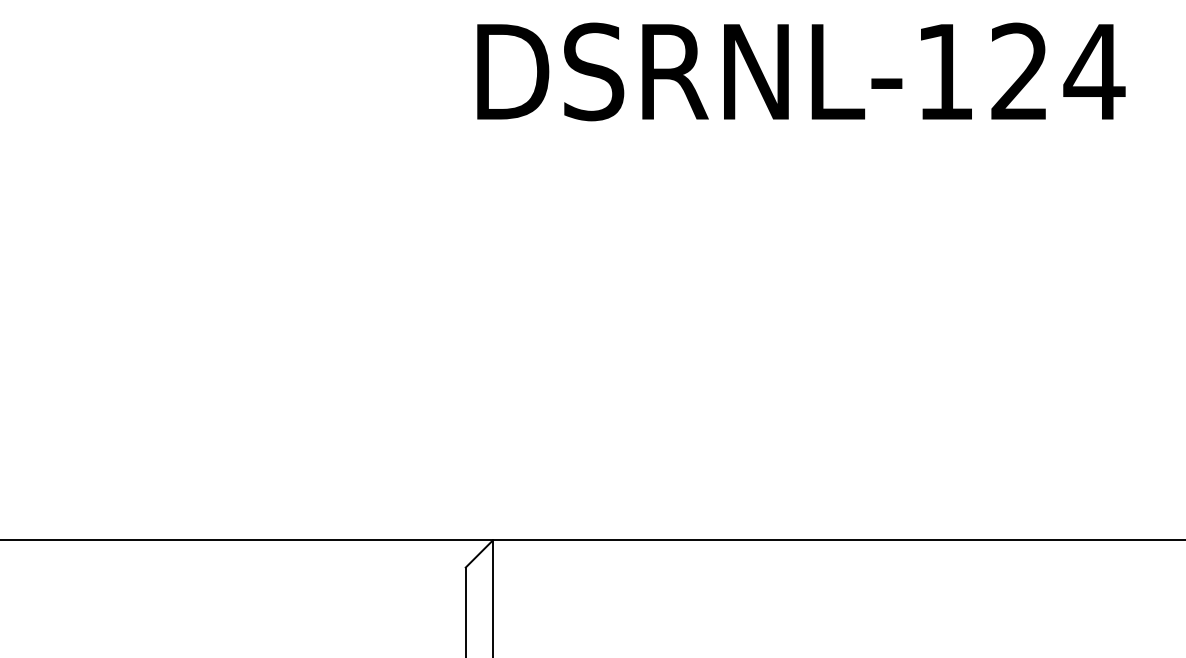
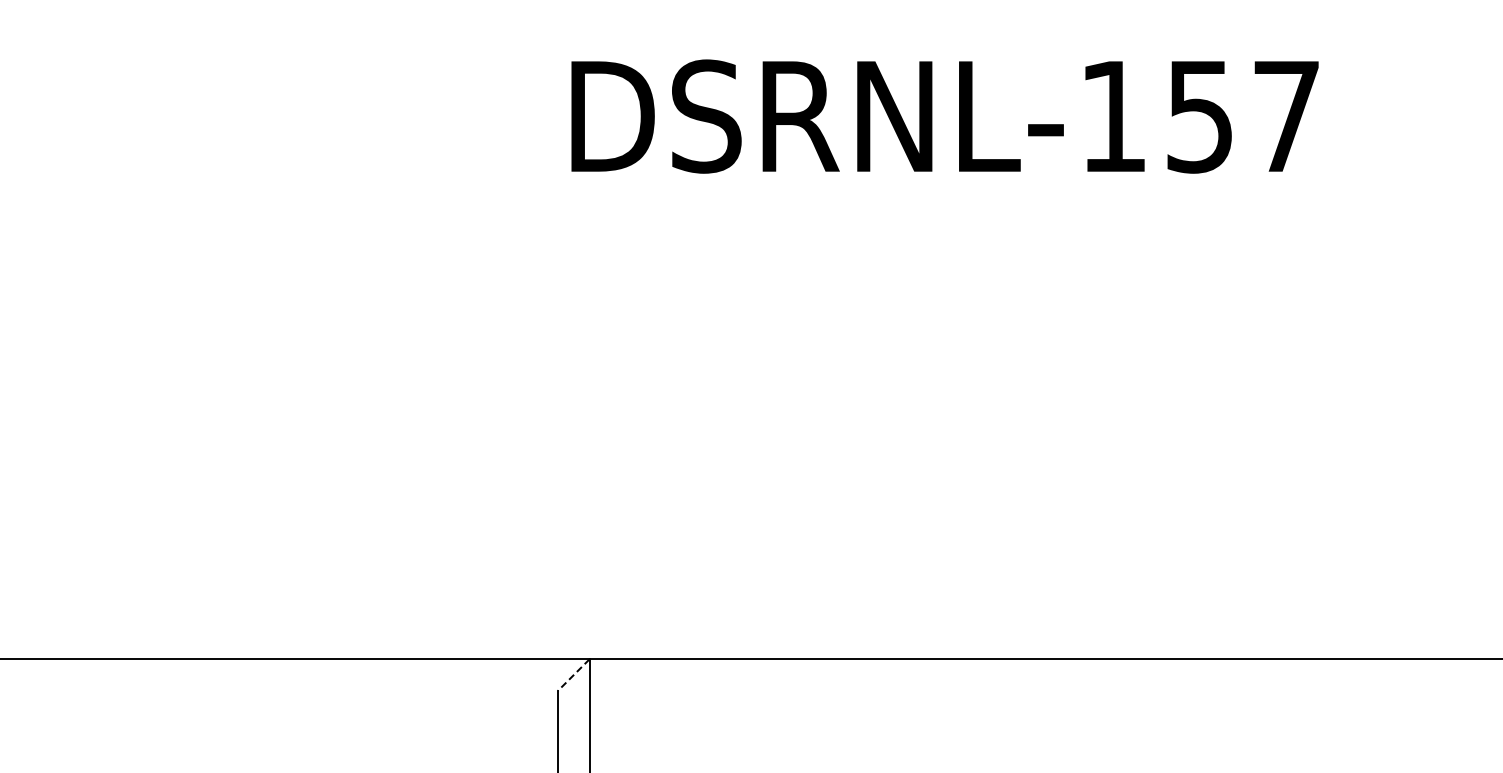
text: (1058, 71) -> (1244, 116), DSRNL-124 -> DSRNL-157
line: (479, 554) -> (573, 675), solid -> dashed

